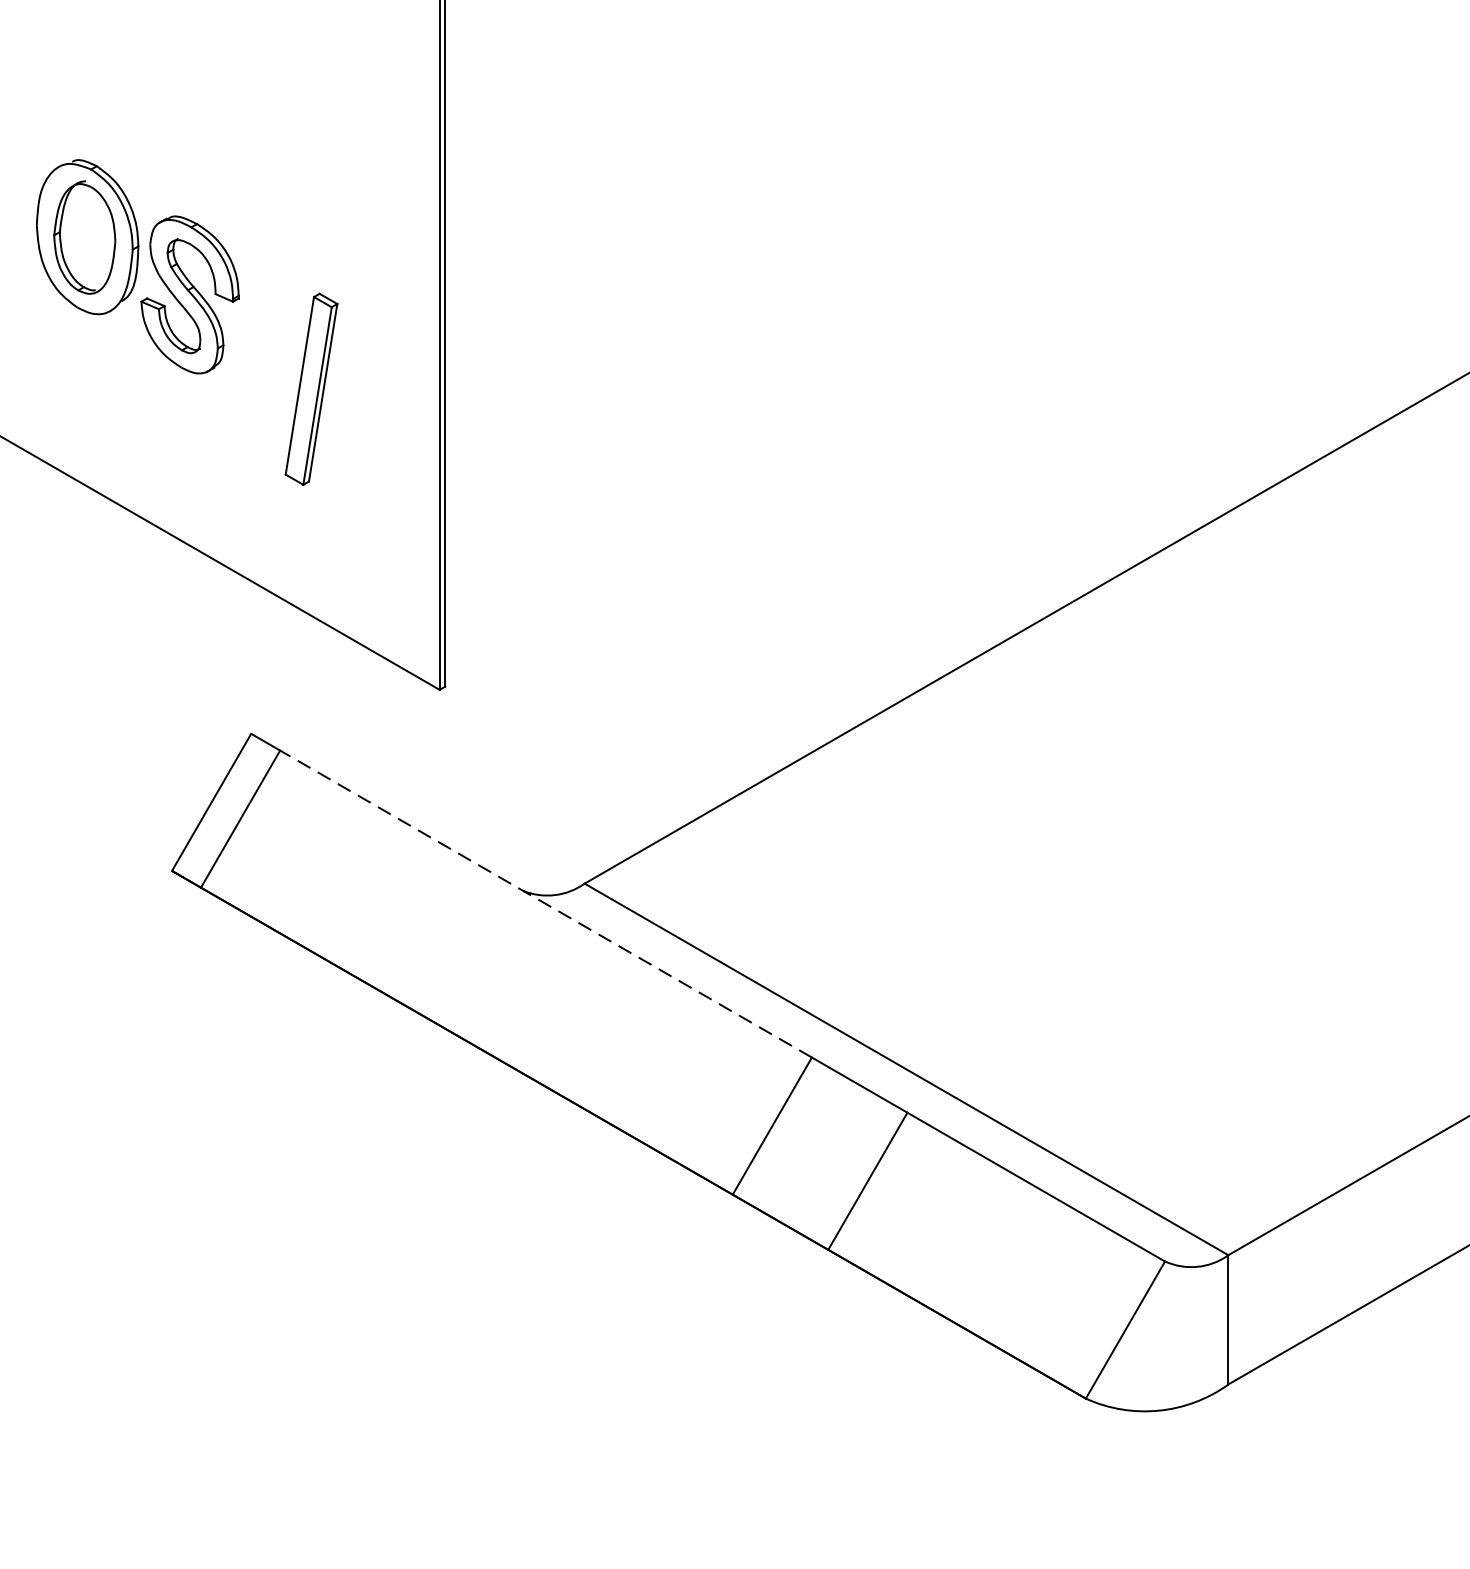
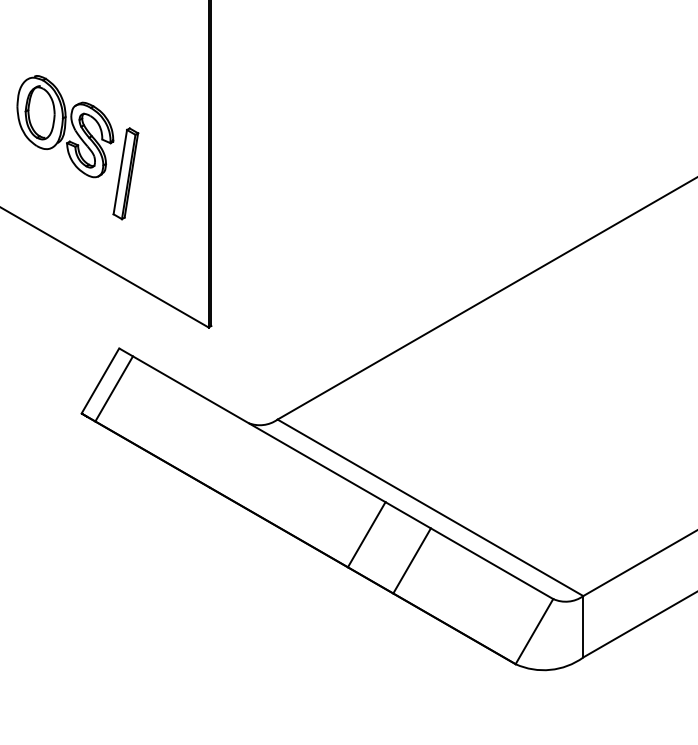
part: (310, 388) -> (125, 173), moved
line: (546, 904) -> (259, 429), dashed -> solid

